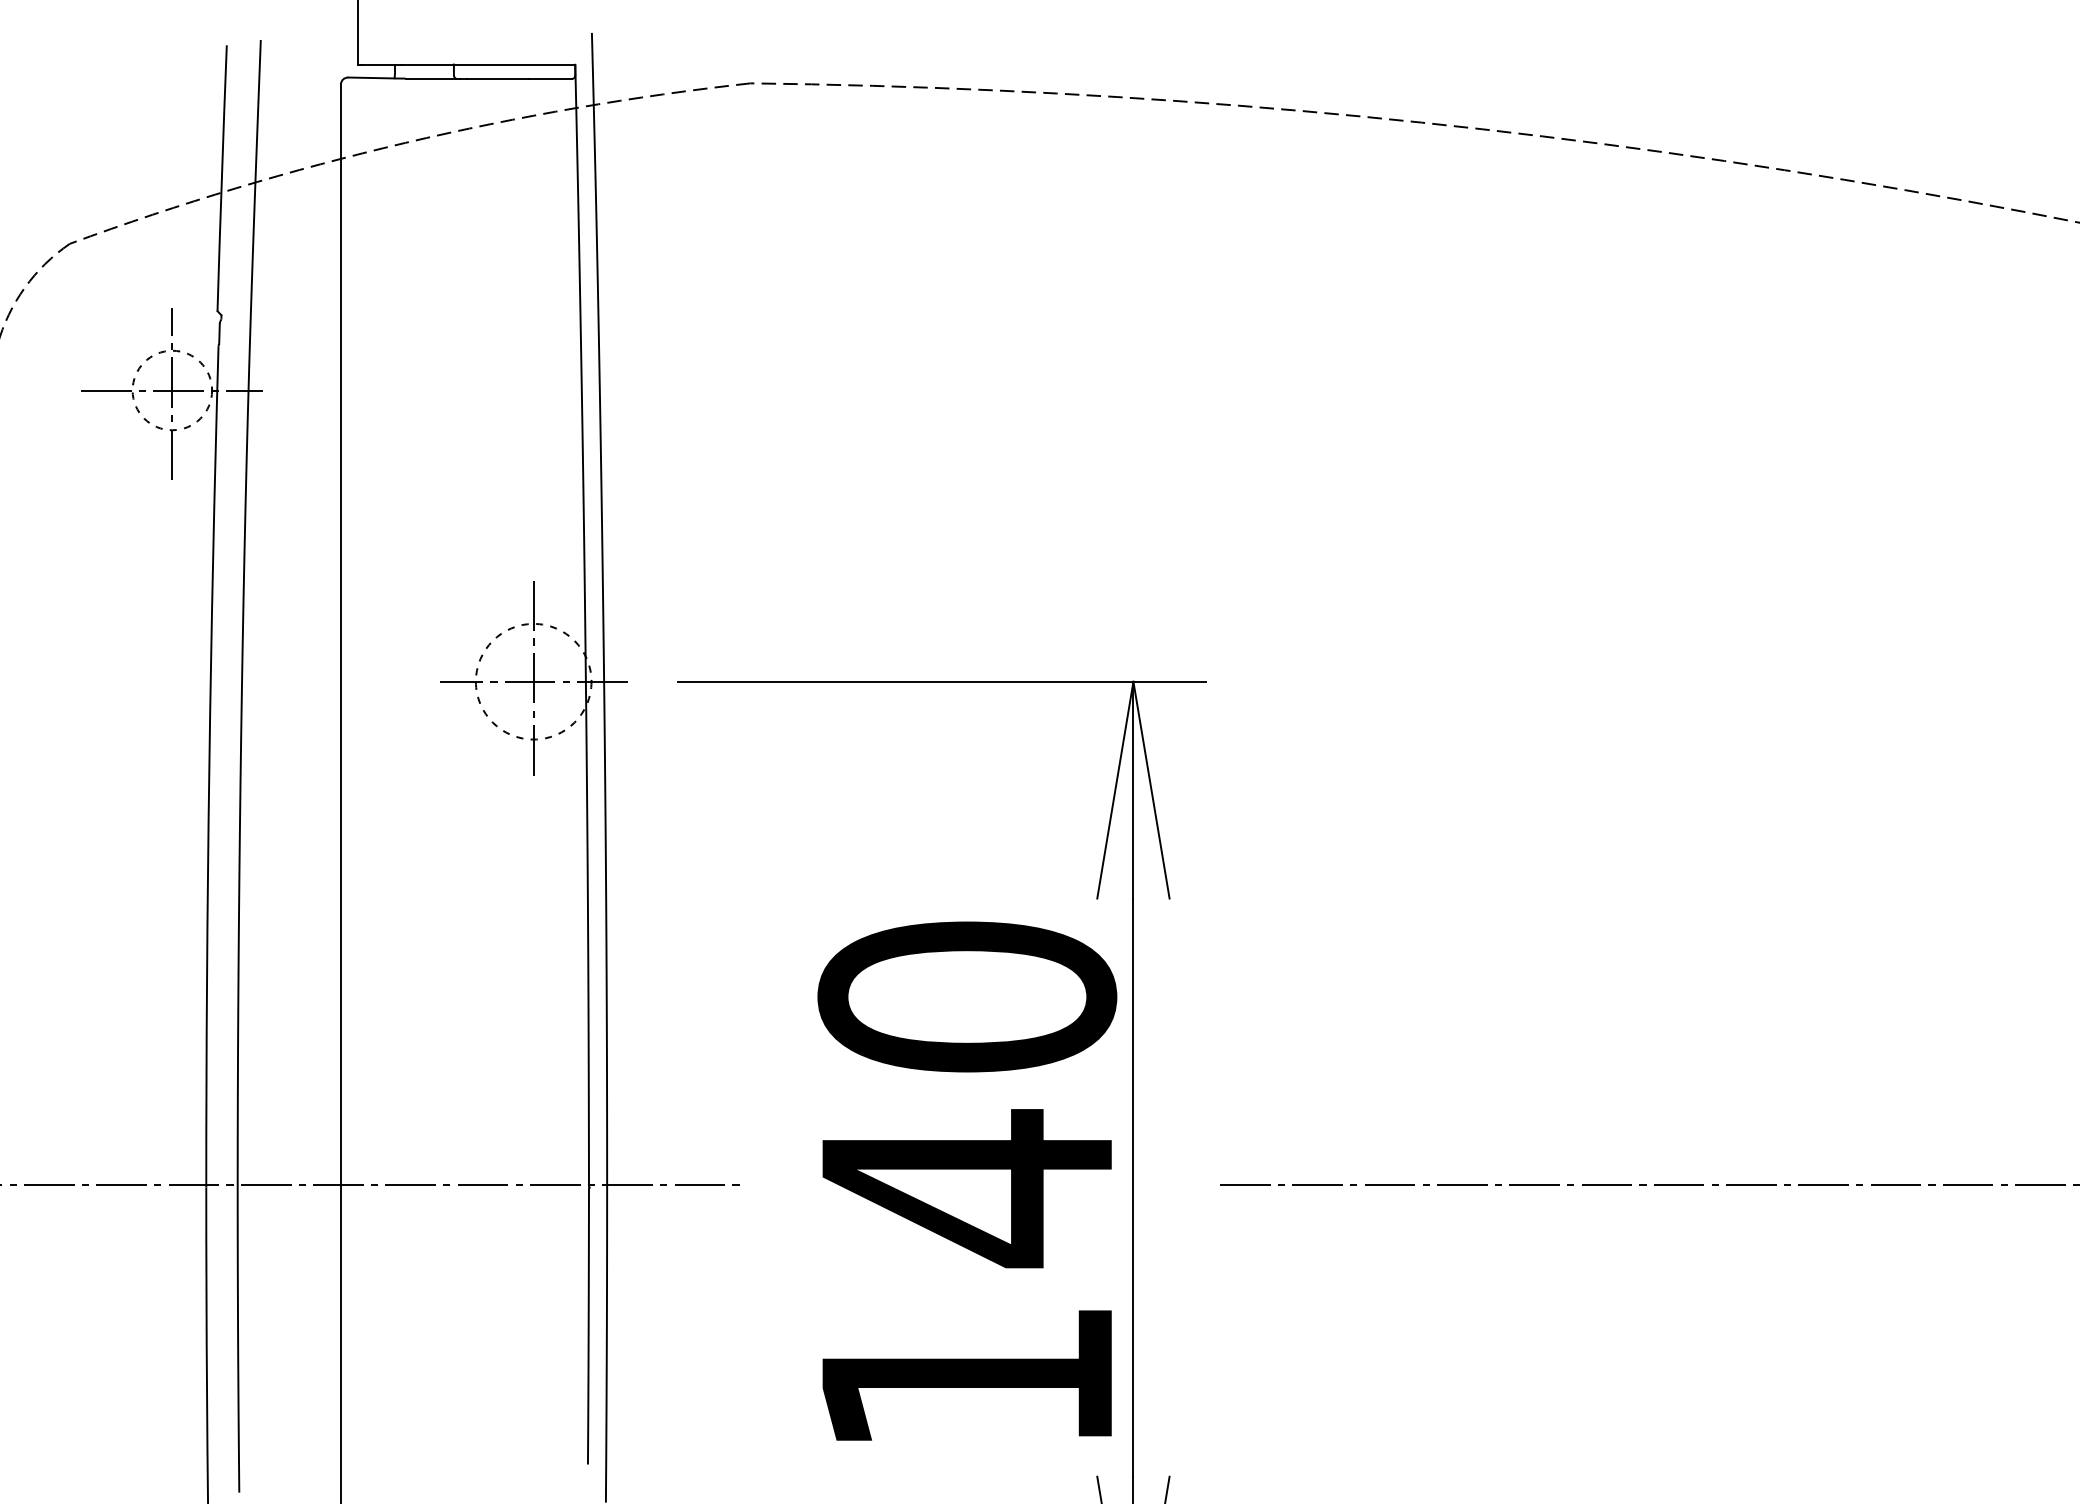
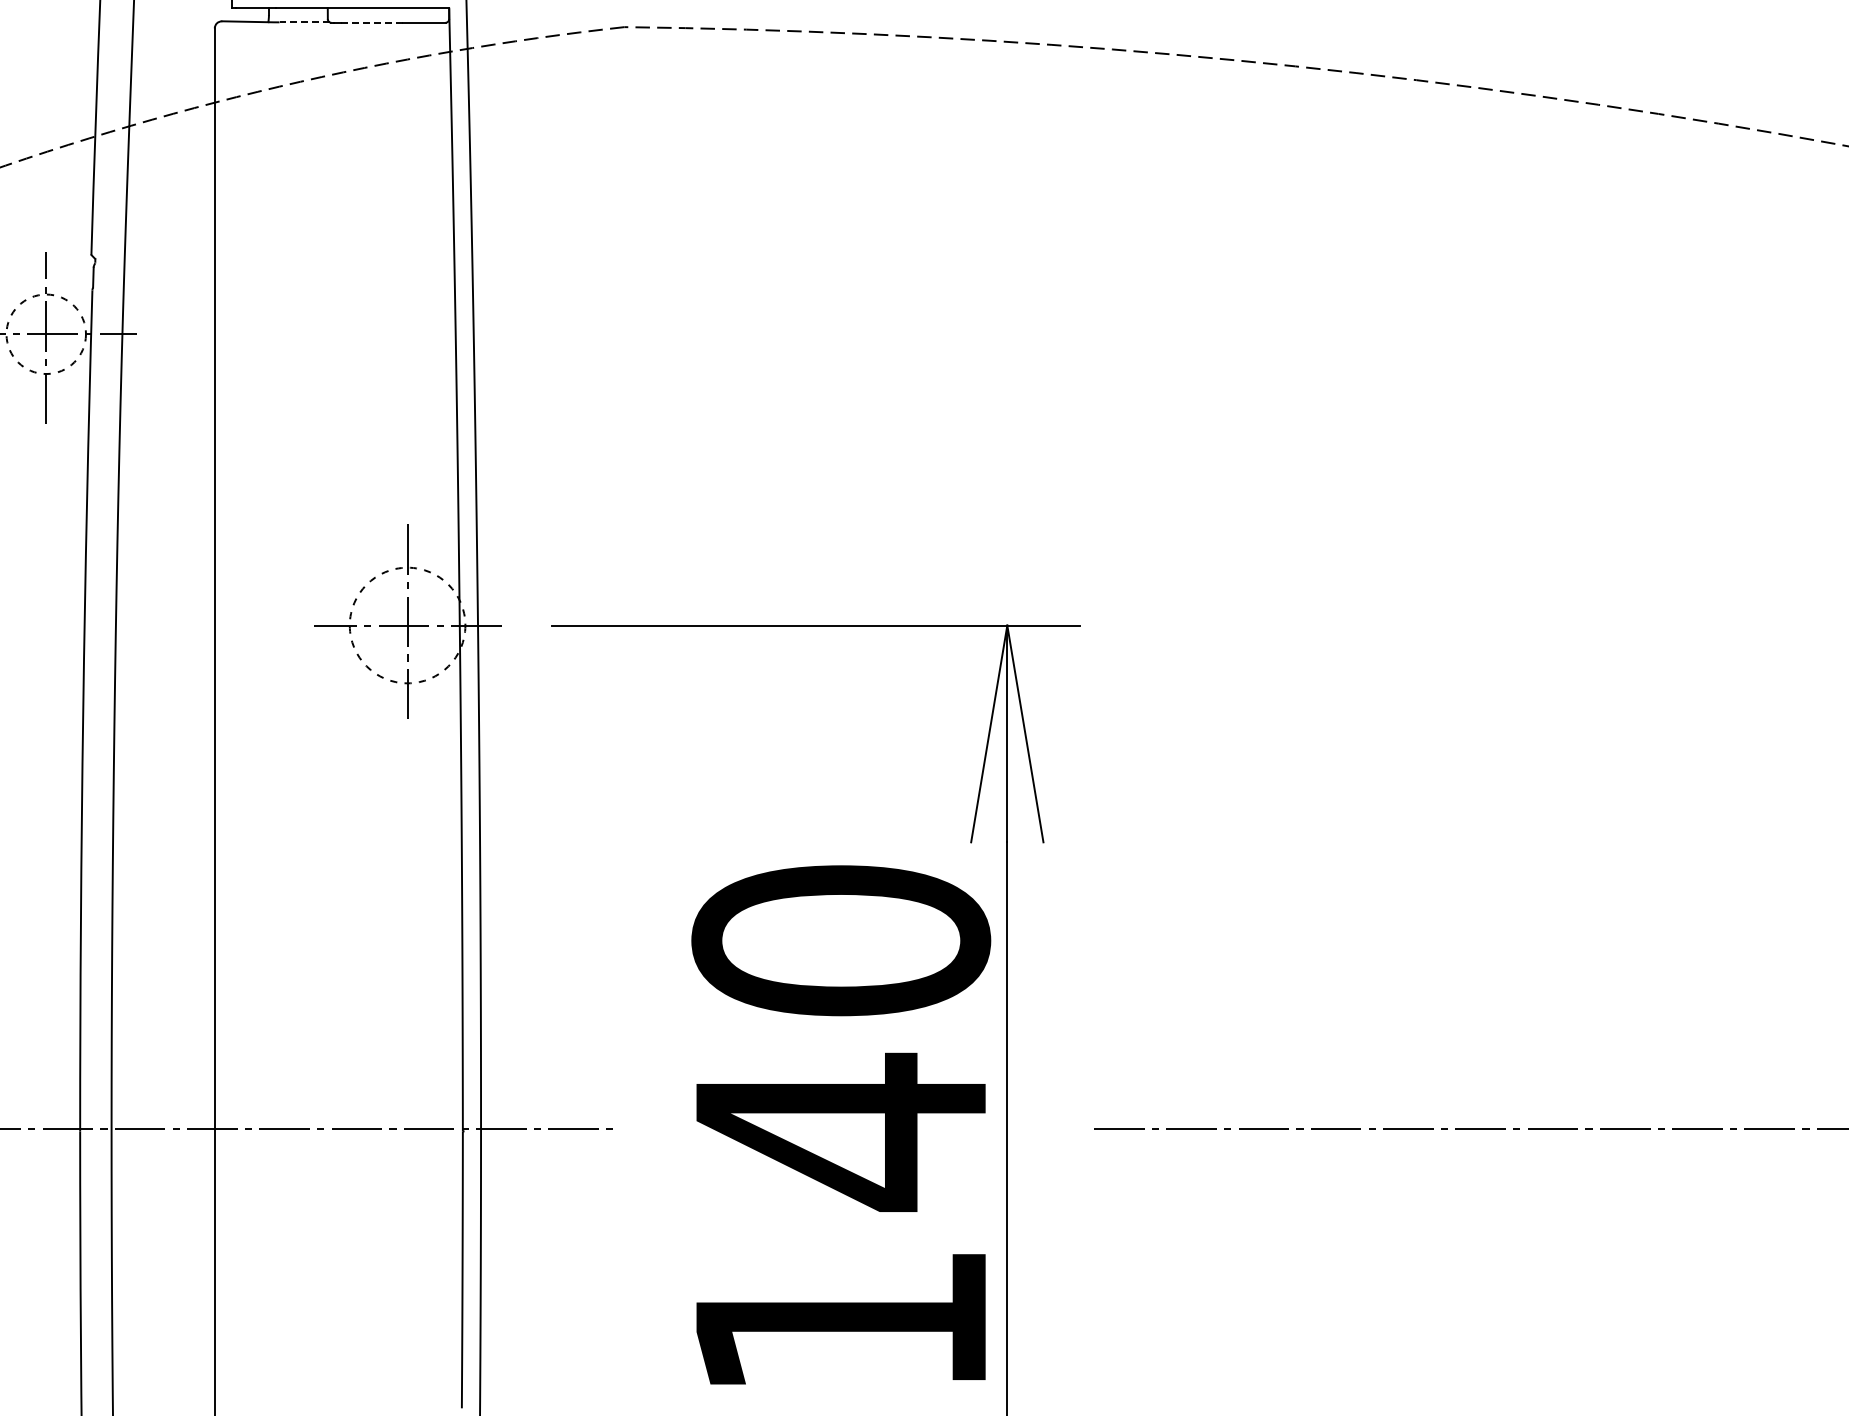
line: (430, 78) -> (304, 22), solid -> dashed
line: (498, 79) -> (372, 23), solid -> dashed

